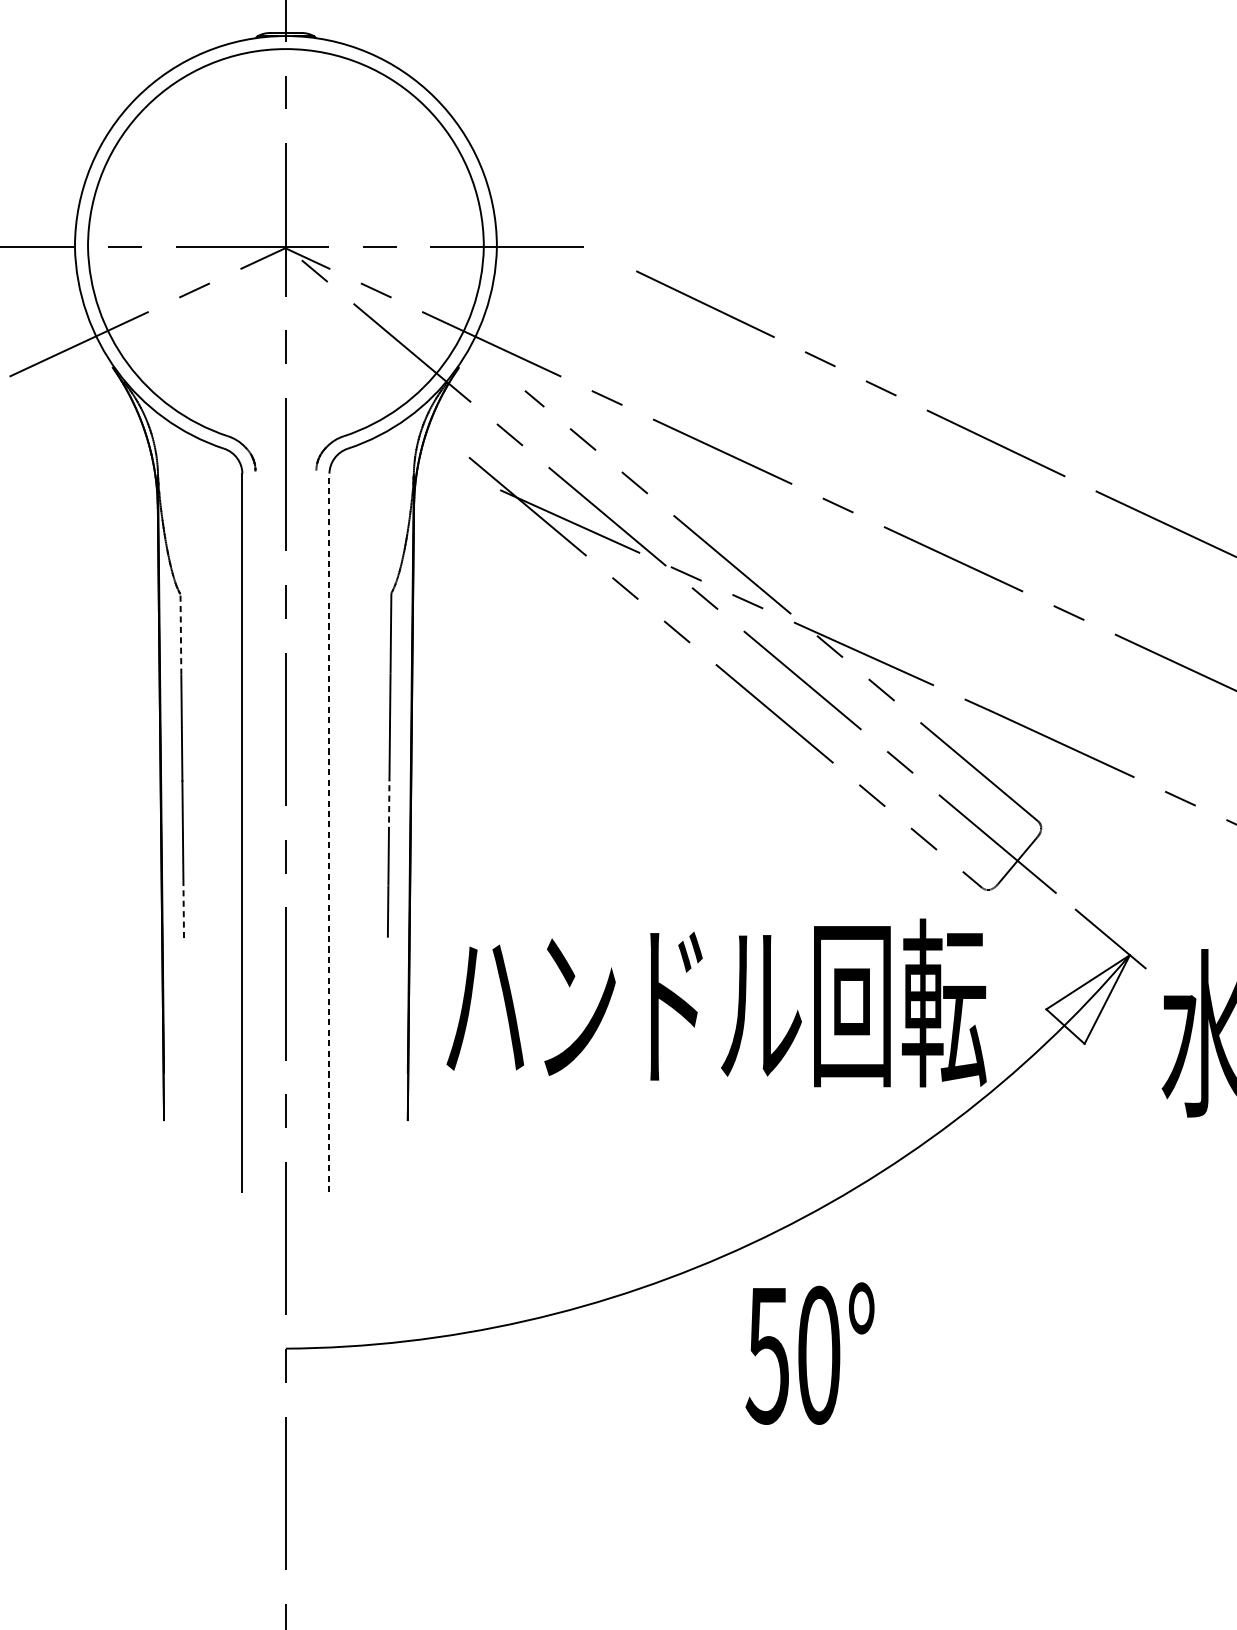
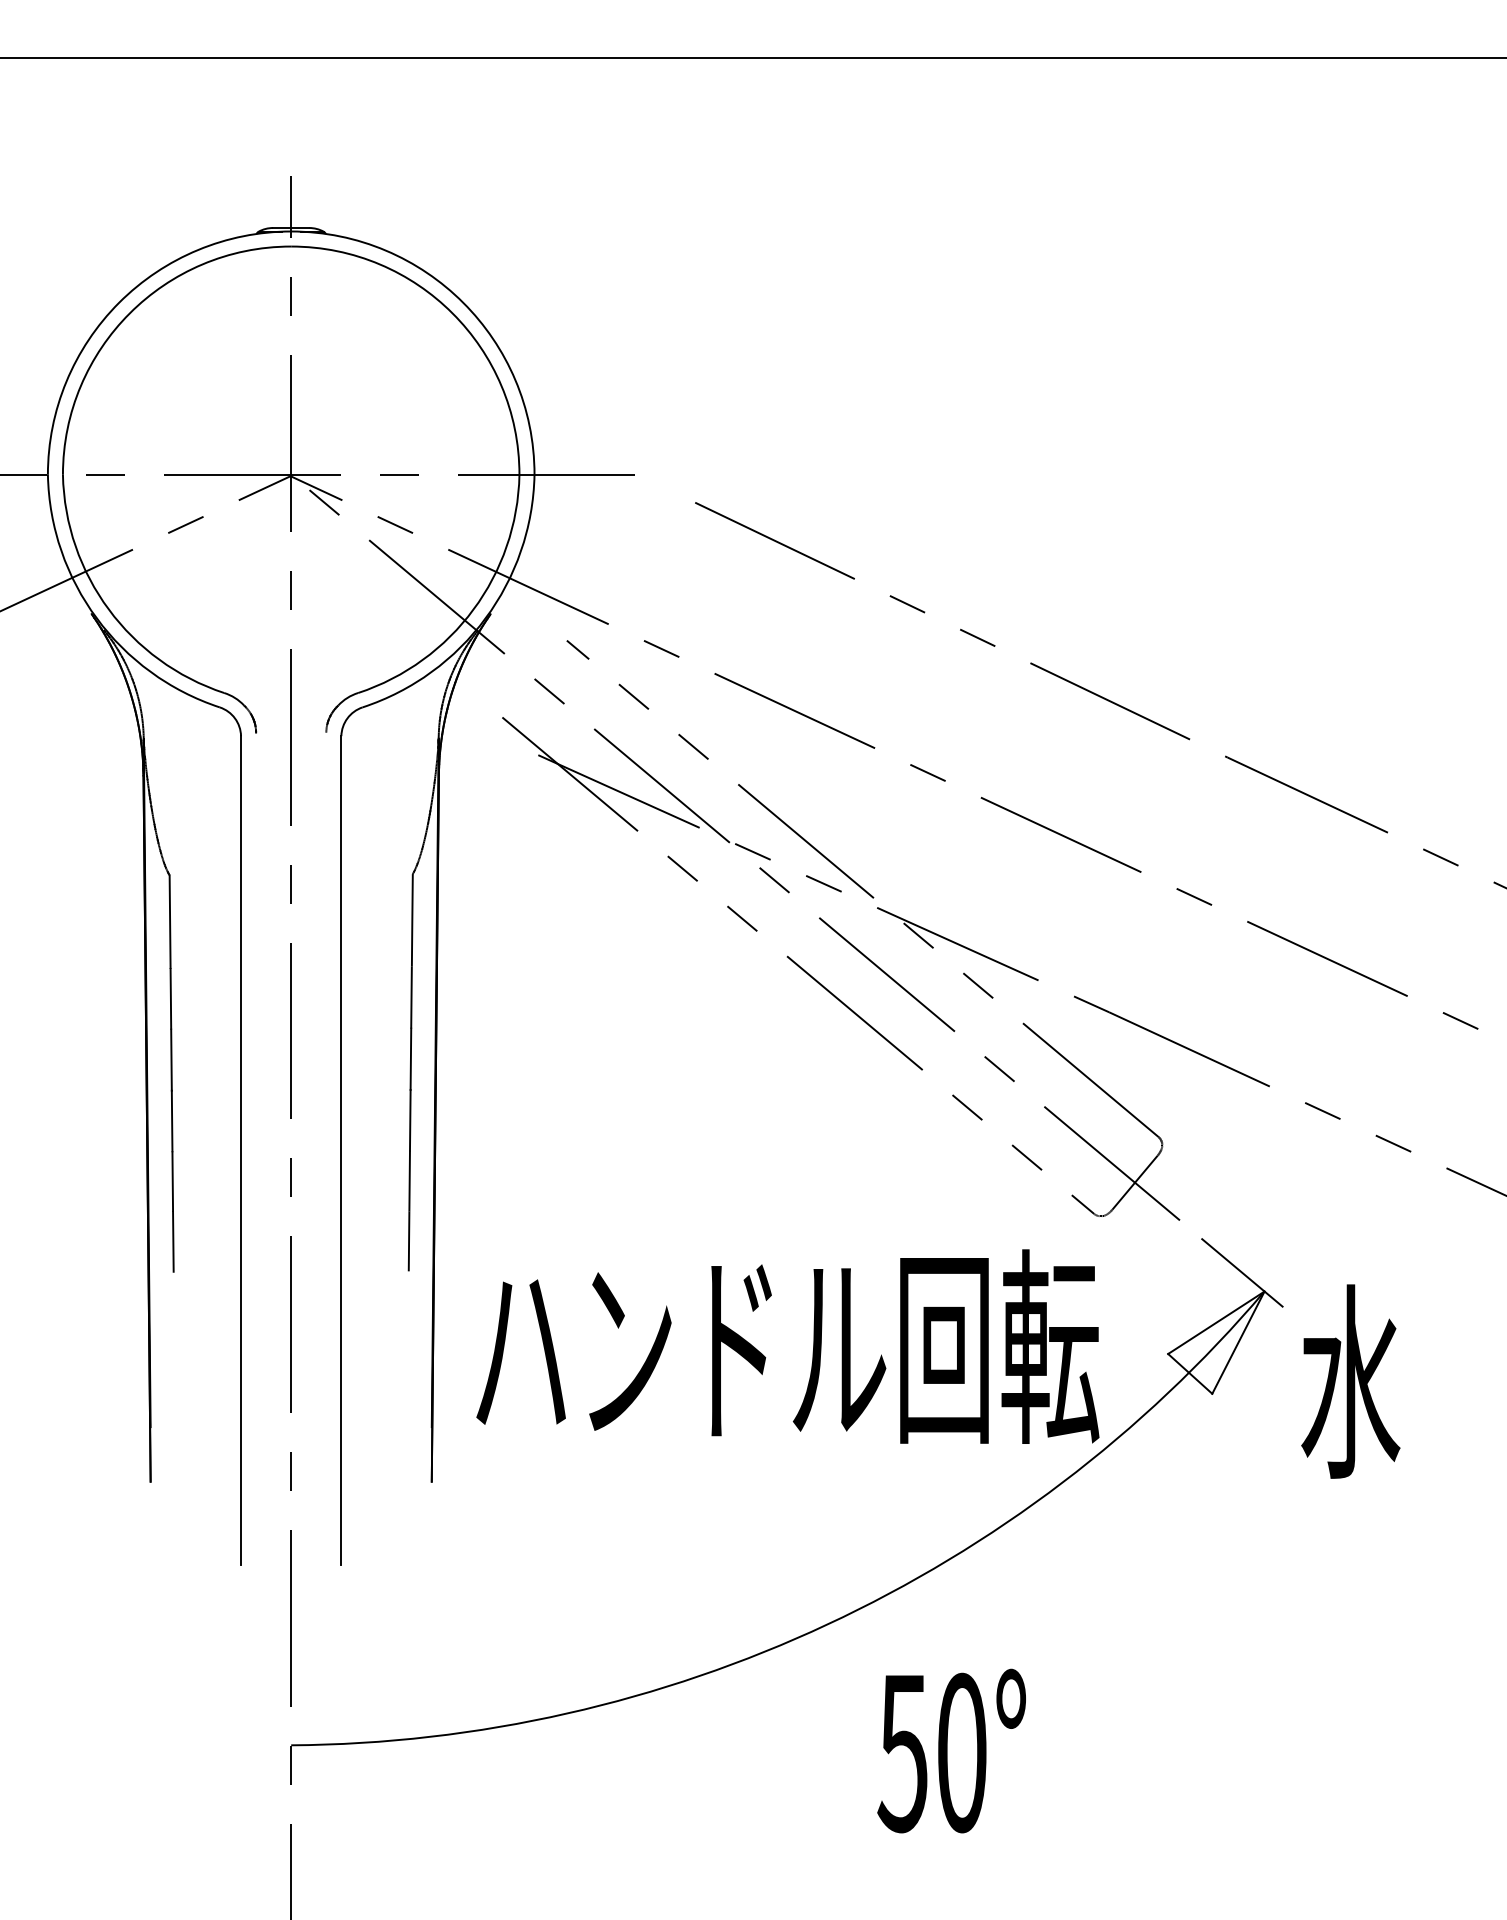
line: (181, 634) -> (170, 921), dashed -> solid
line: (389, 806) -> (410, 1119), dashed -> solid
line: (329, 832) -> (341, 1150), dashed -> solid
line: (183, 911) -> (173, 1241), dashed -> solid
text: (809, 1353) -> (951, 1750), moved

